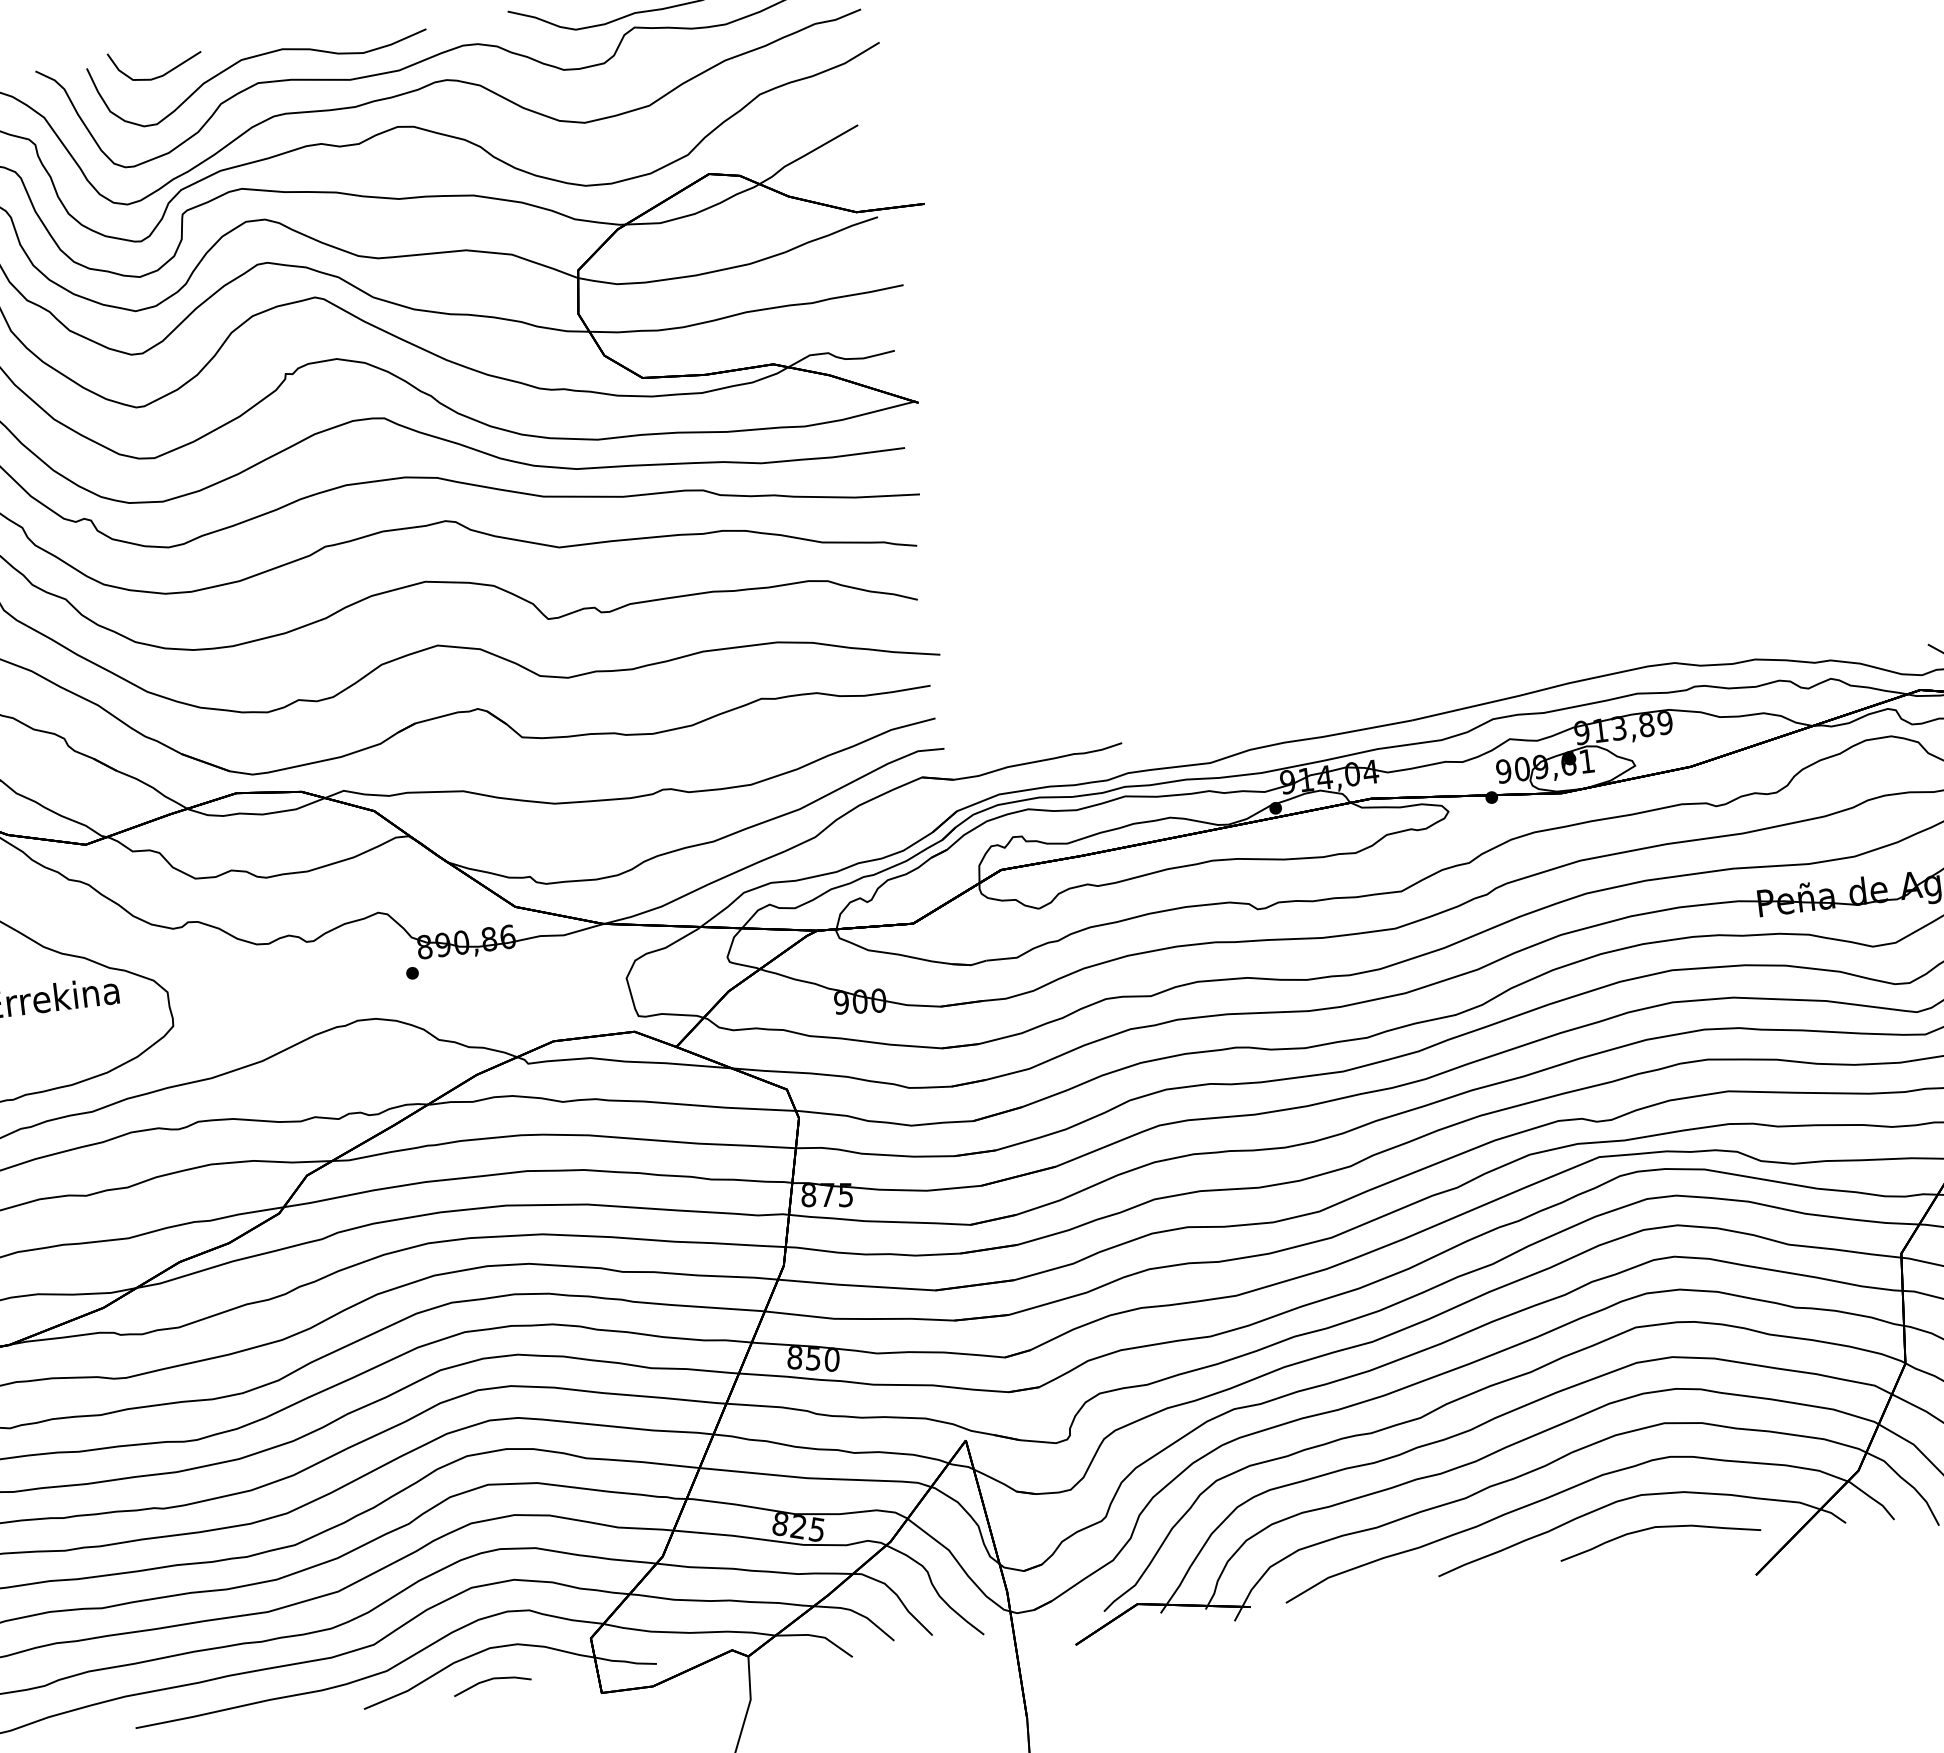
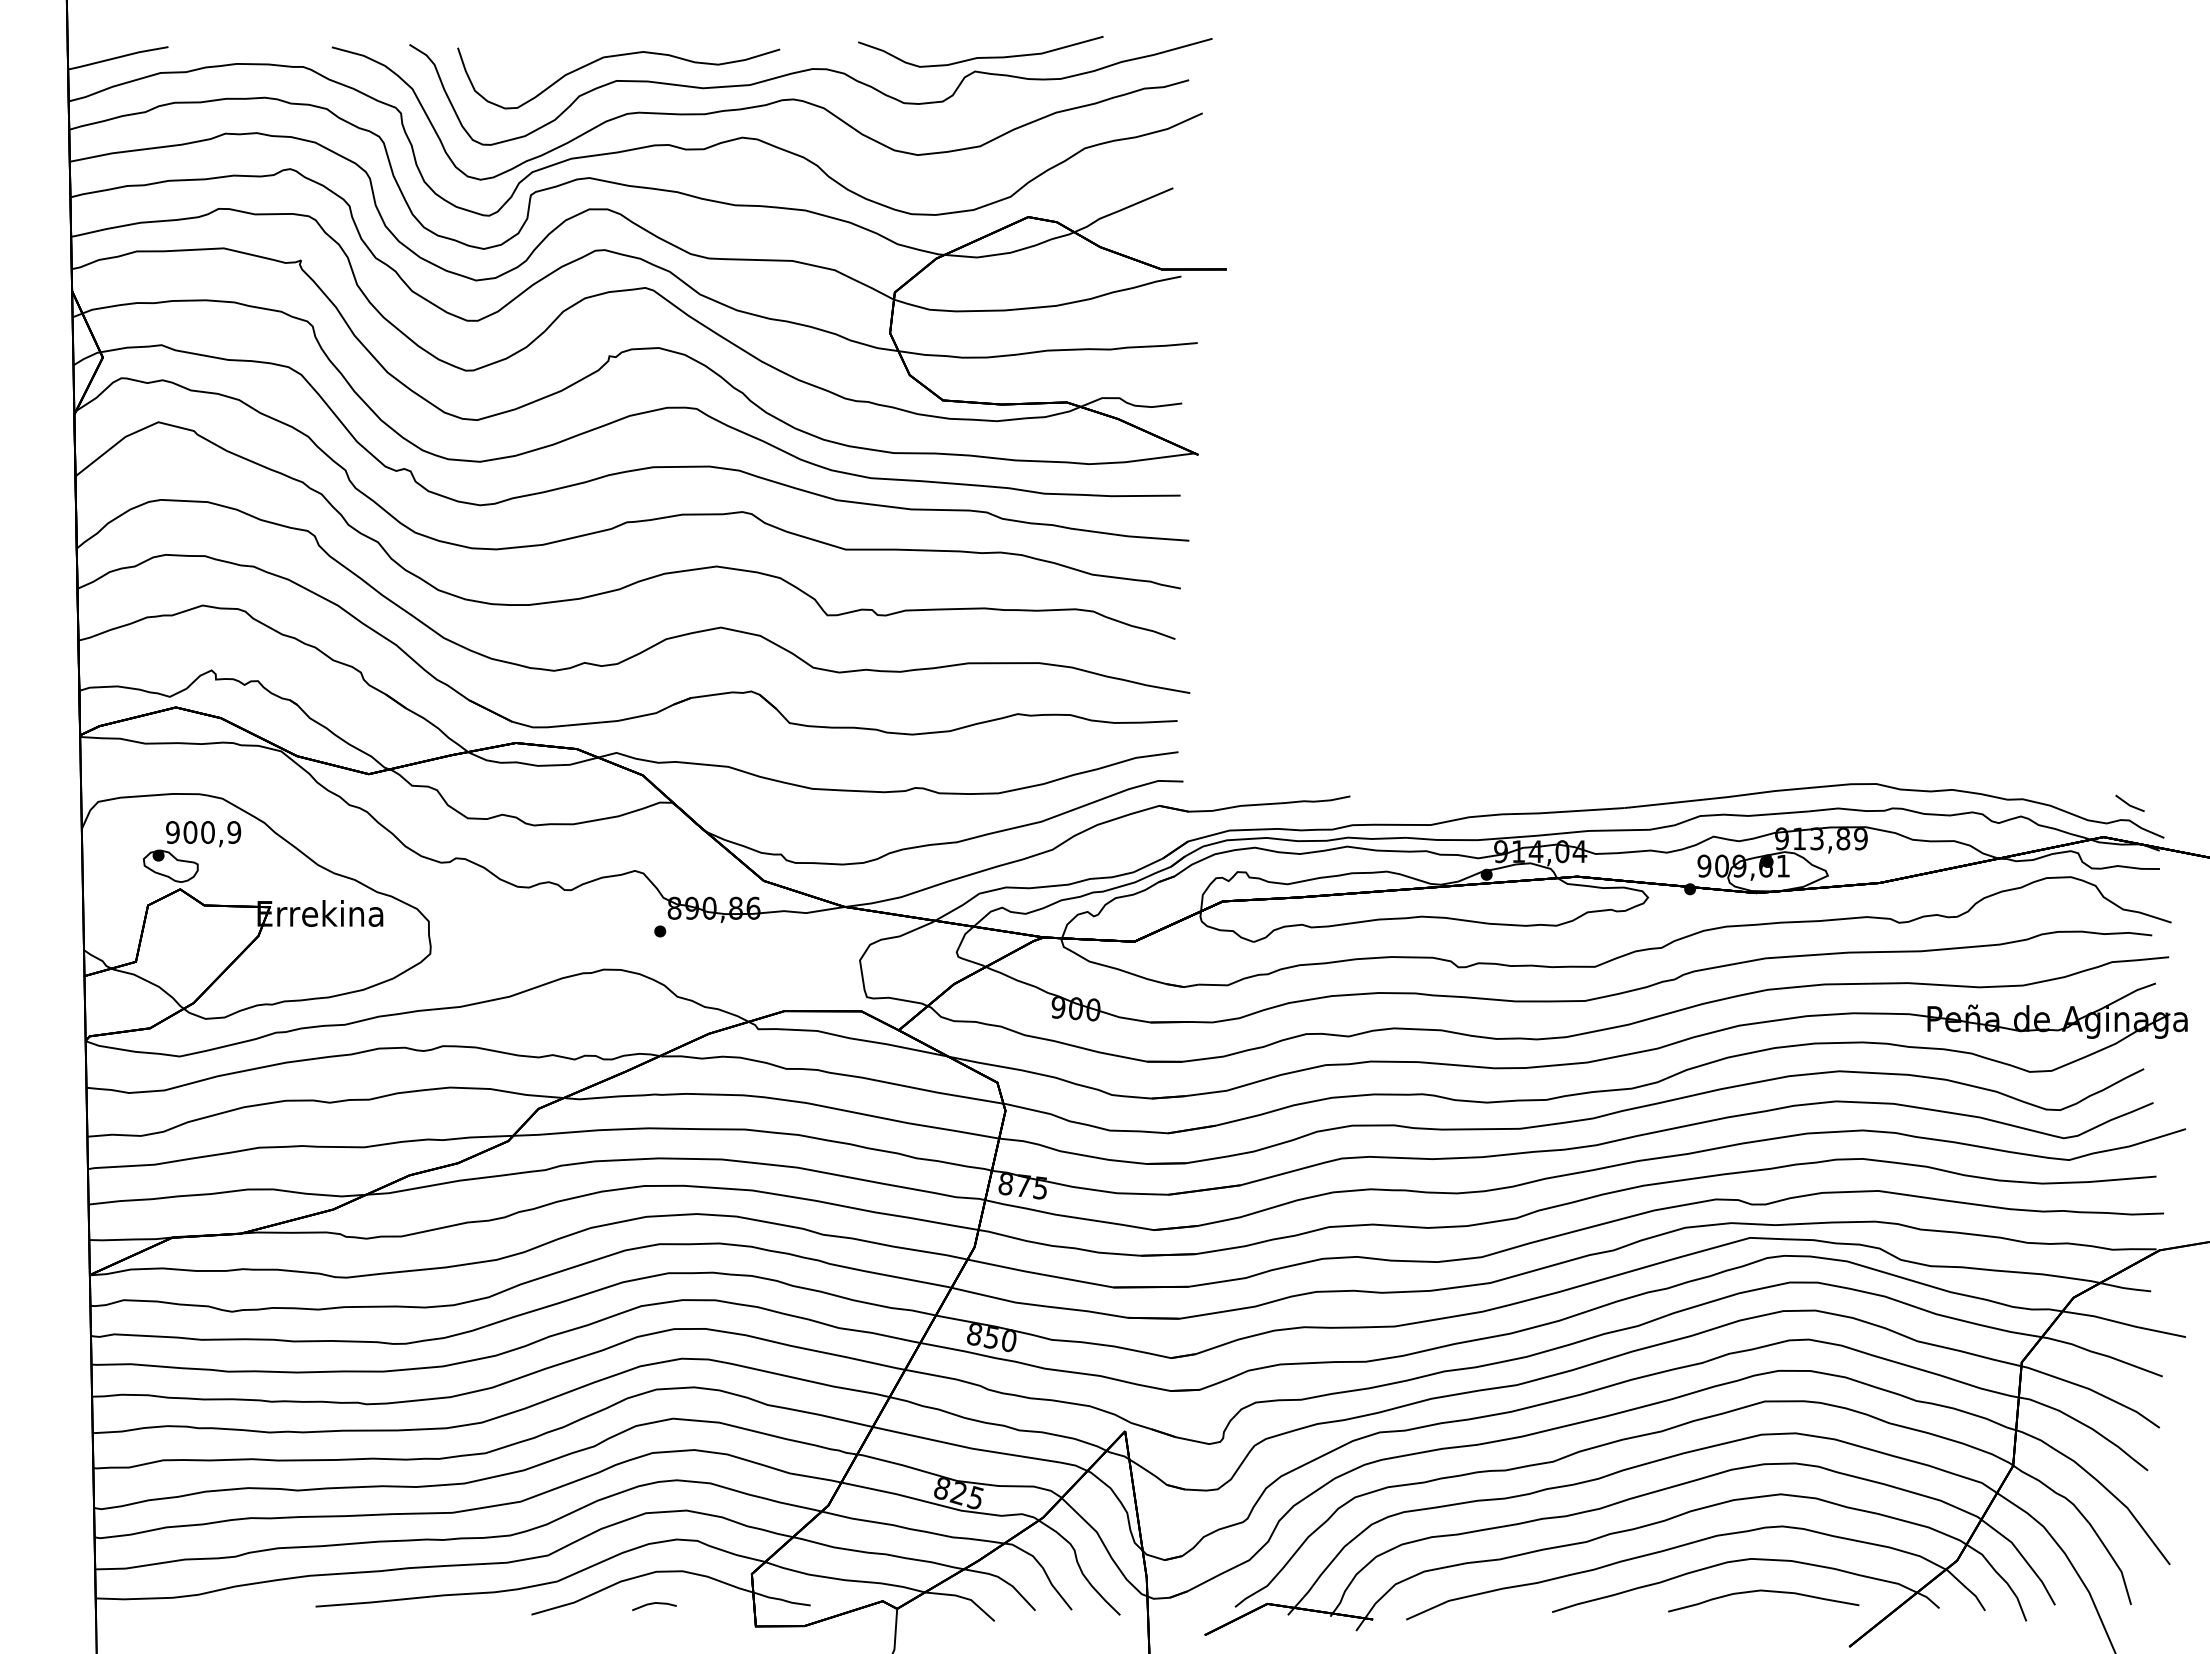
part: (159, 75) -> (525, 62), removed
part: (492, 1684) -> (654, 1606), size x0.6

